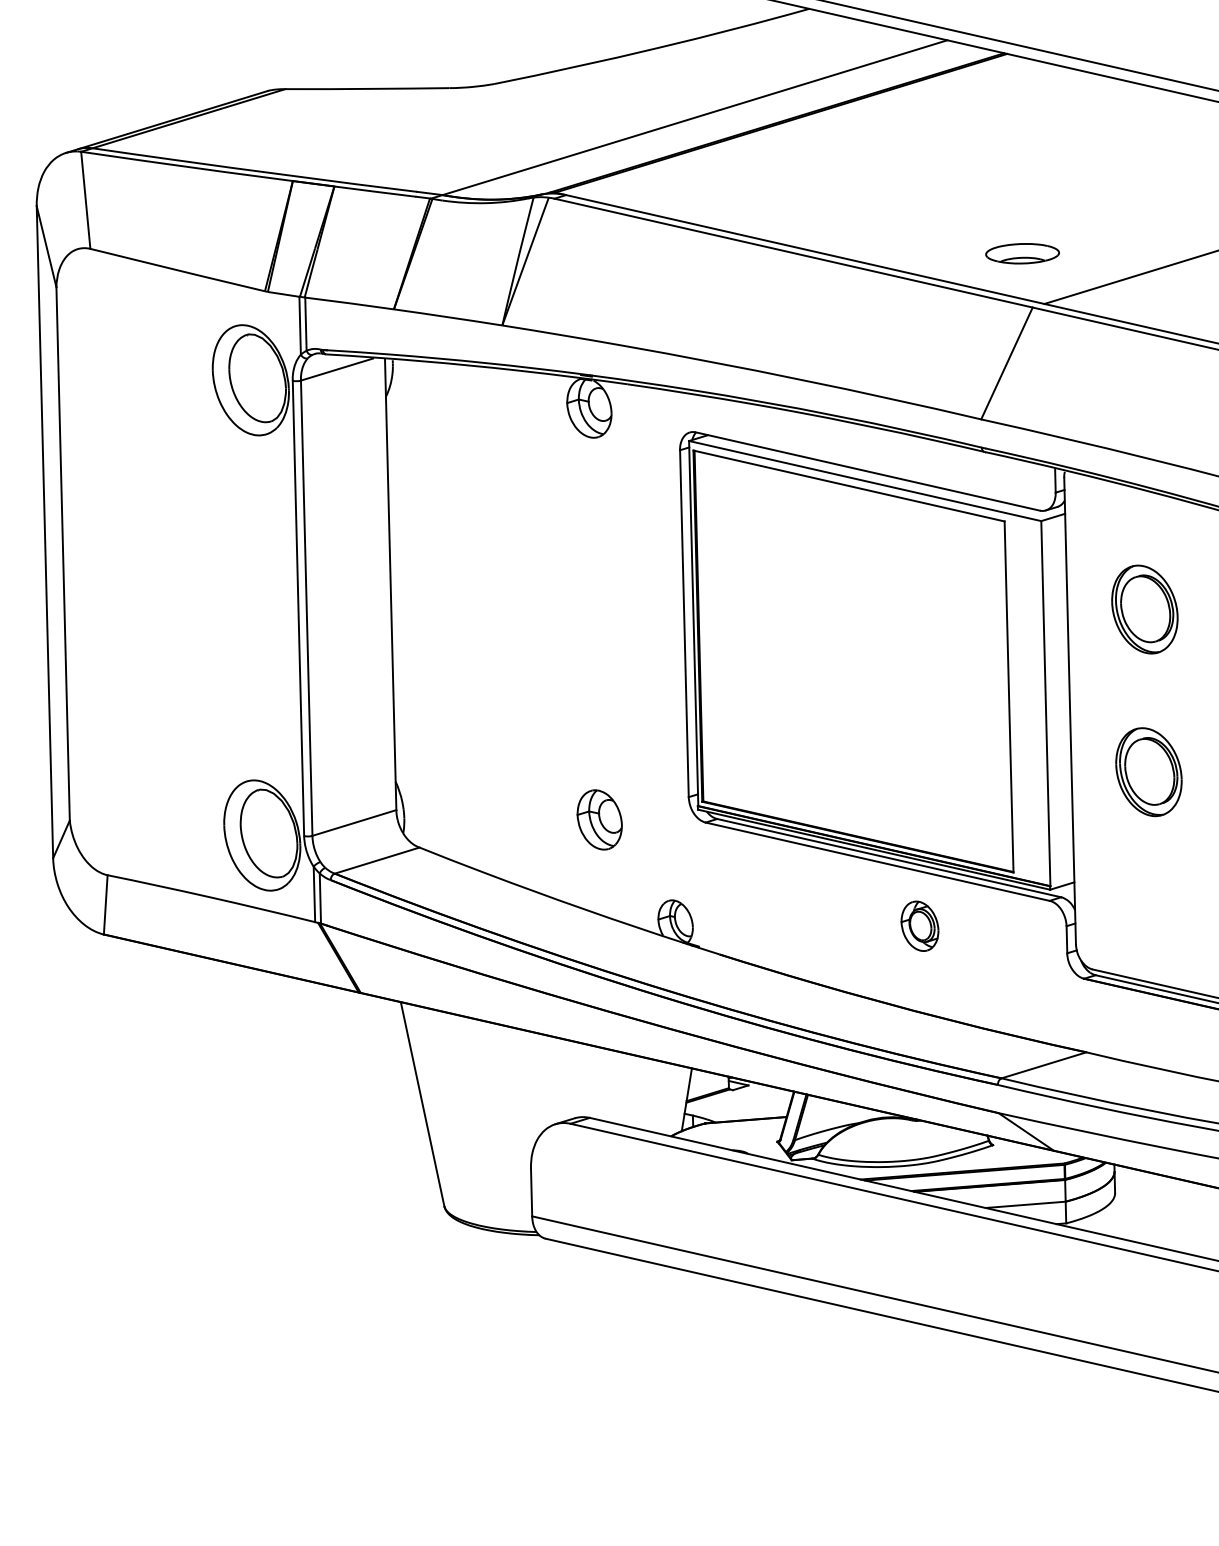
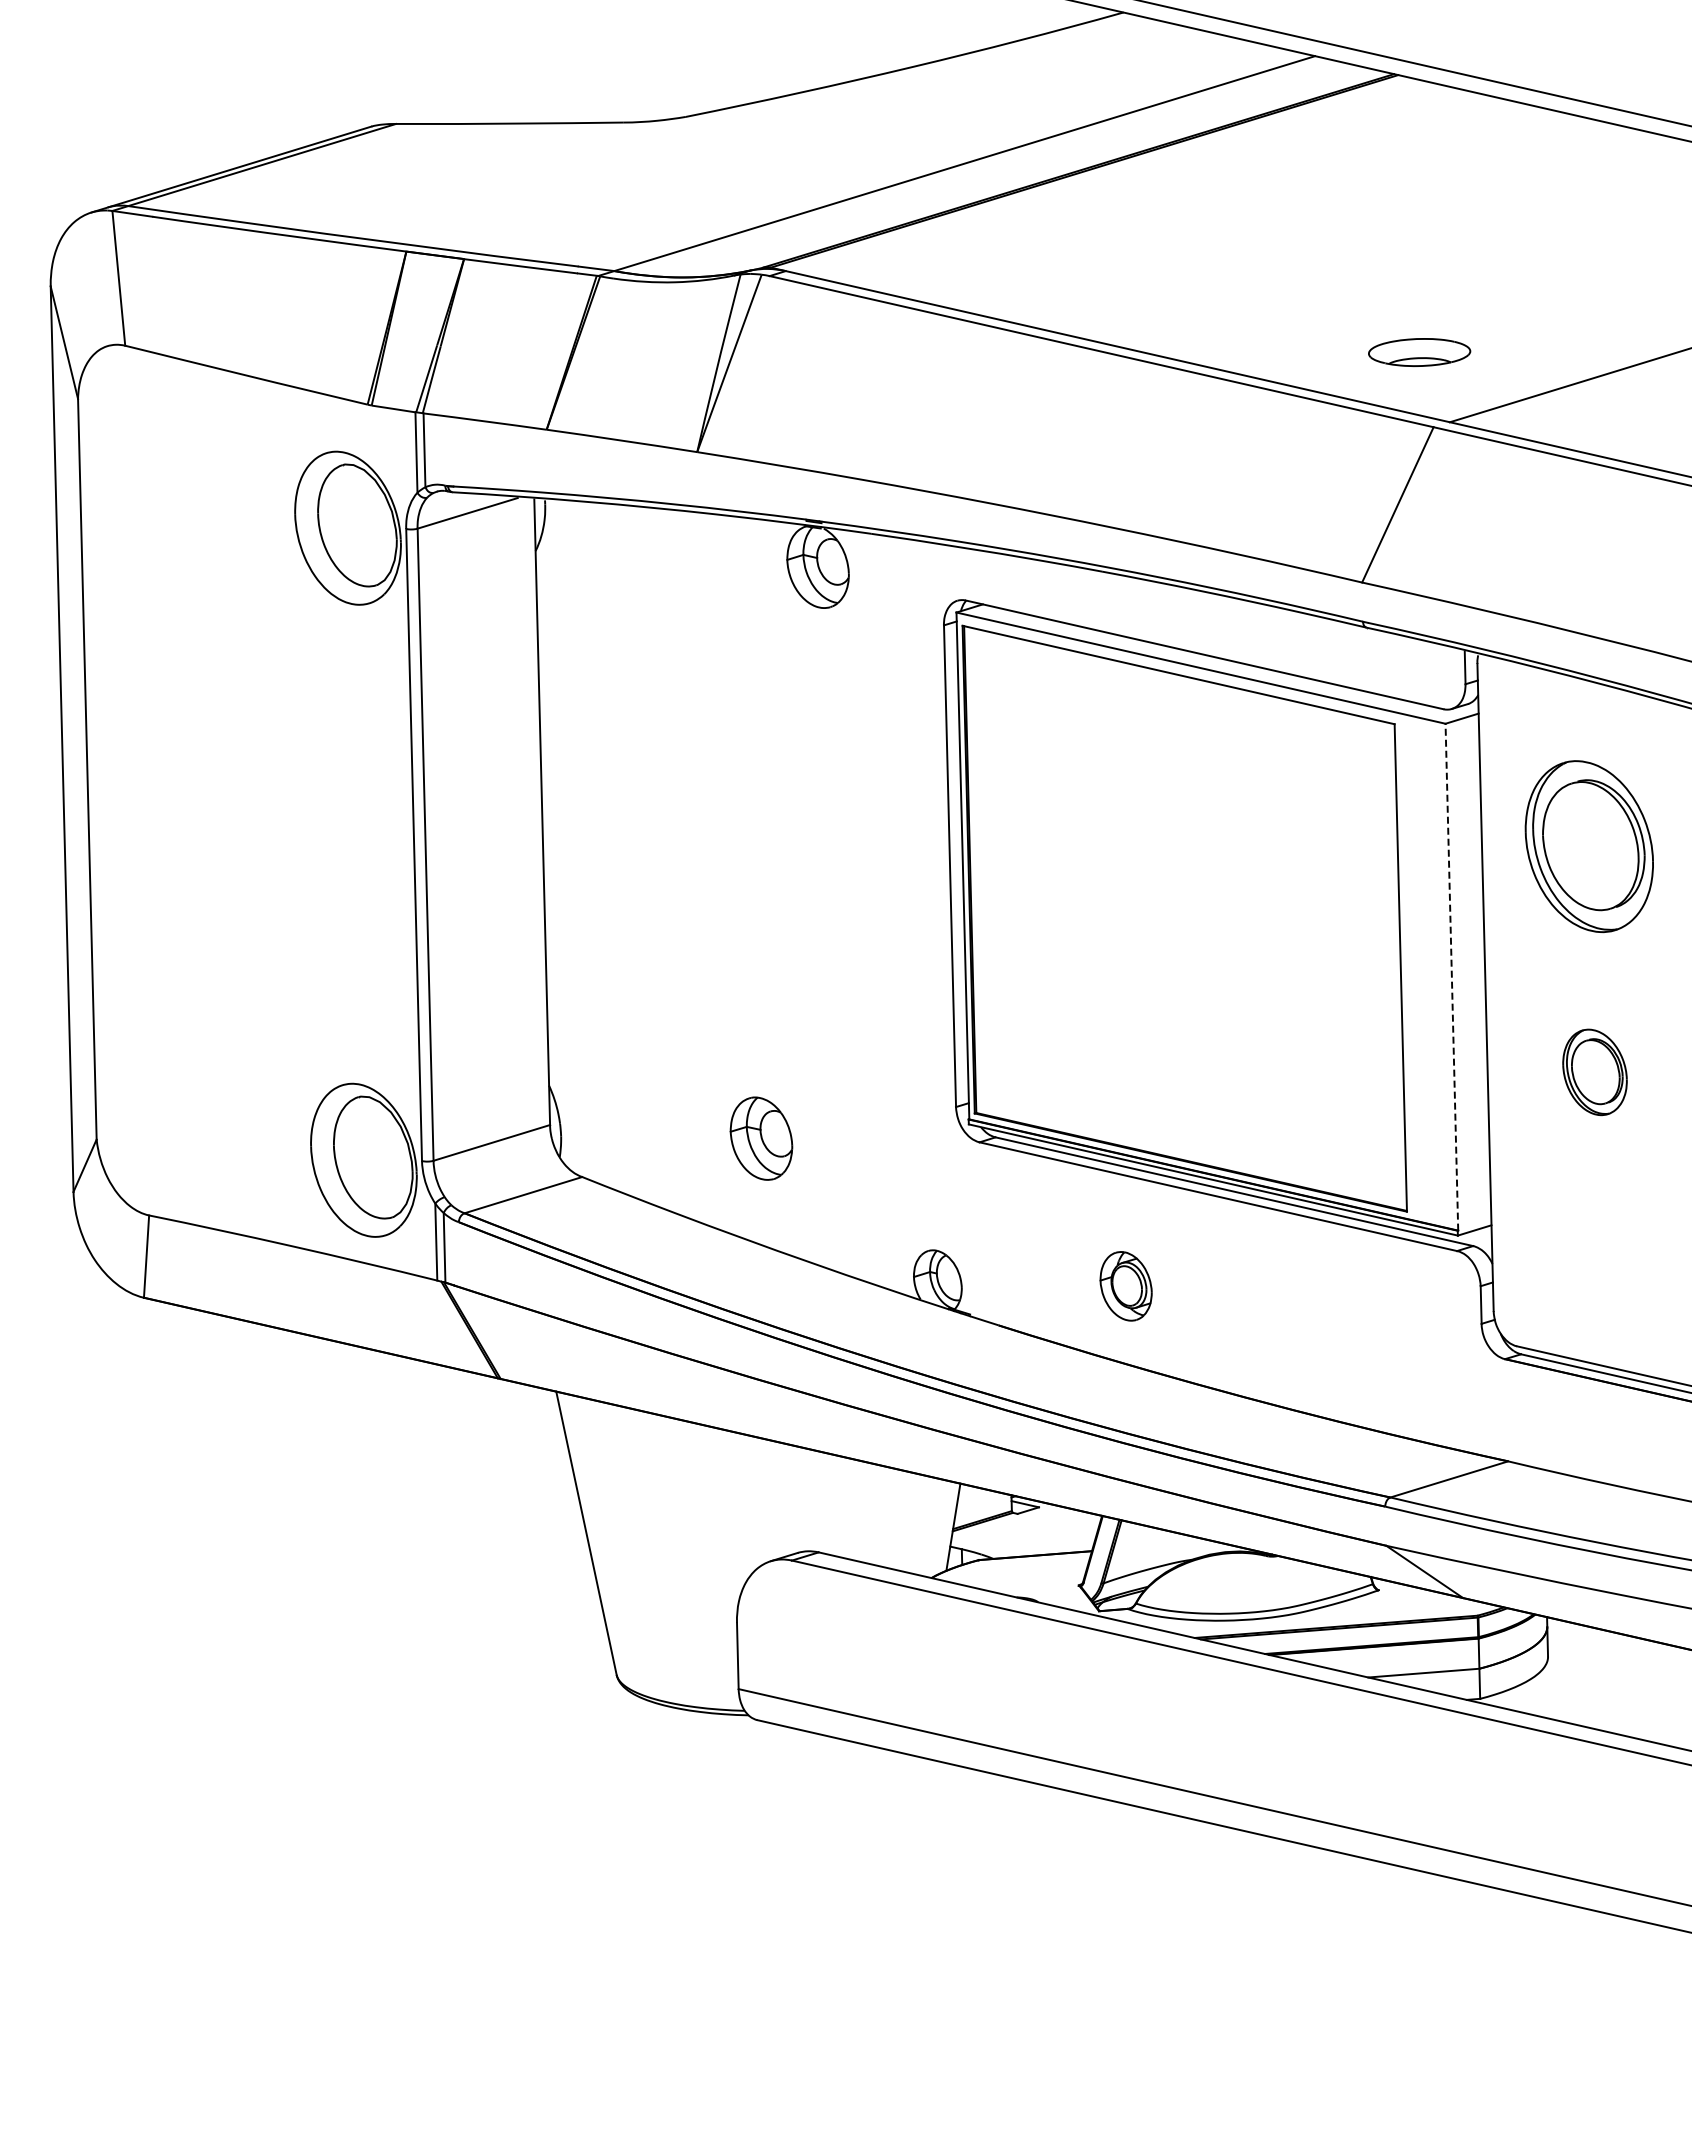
part: (1144, 609) -> (1589, 846), size x1.4
line: (1045, 703) -> (1451, 977), solid -> dashed
part: (1148, 772) -> (1594, 1072), size x0.7
part: (599, 819) -> (761, 1138), moved
part: (919, 926) -> (1125, 1286), moved

